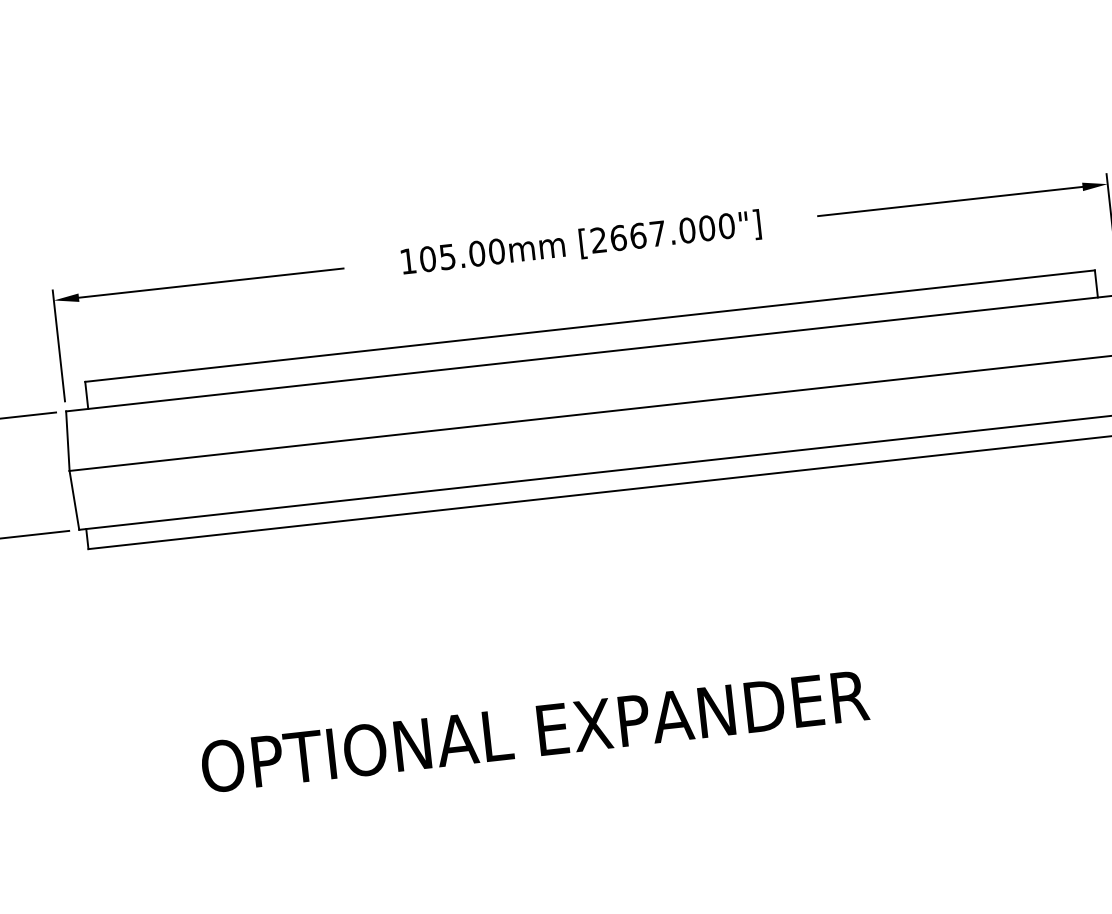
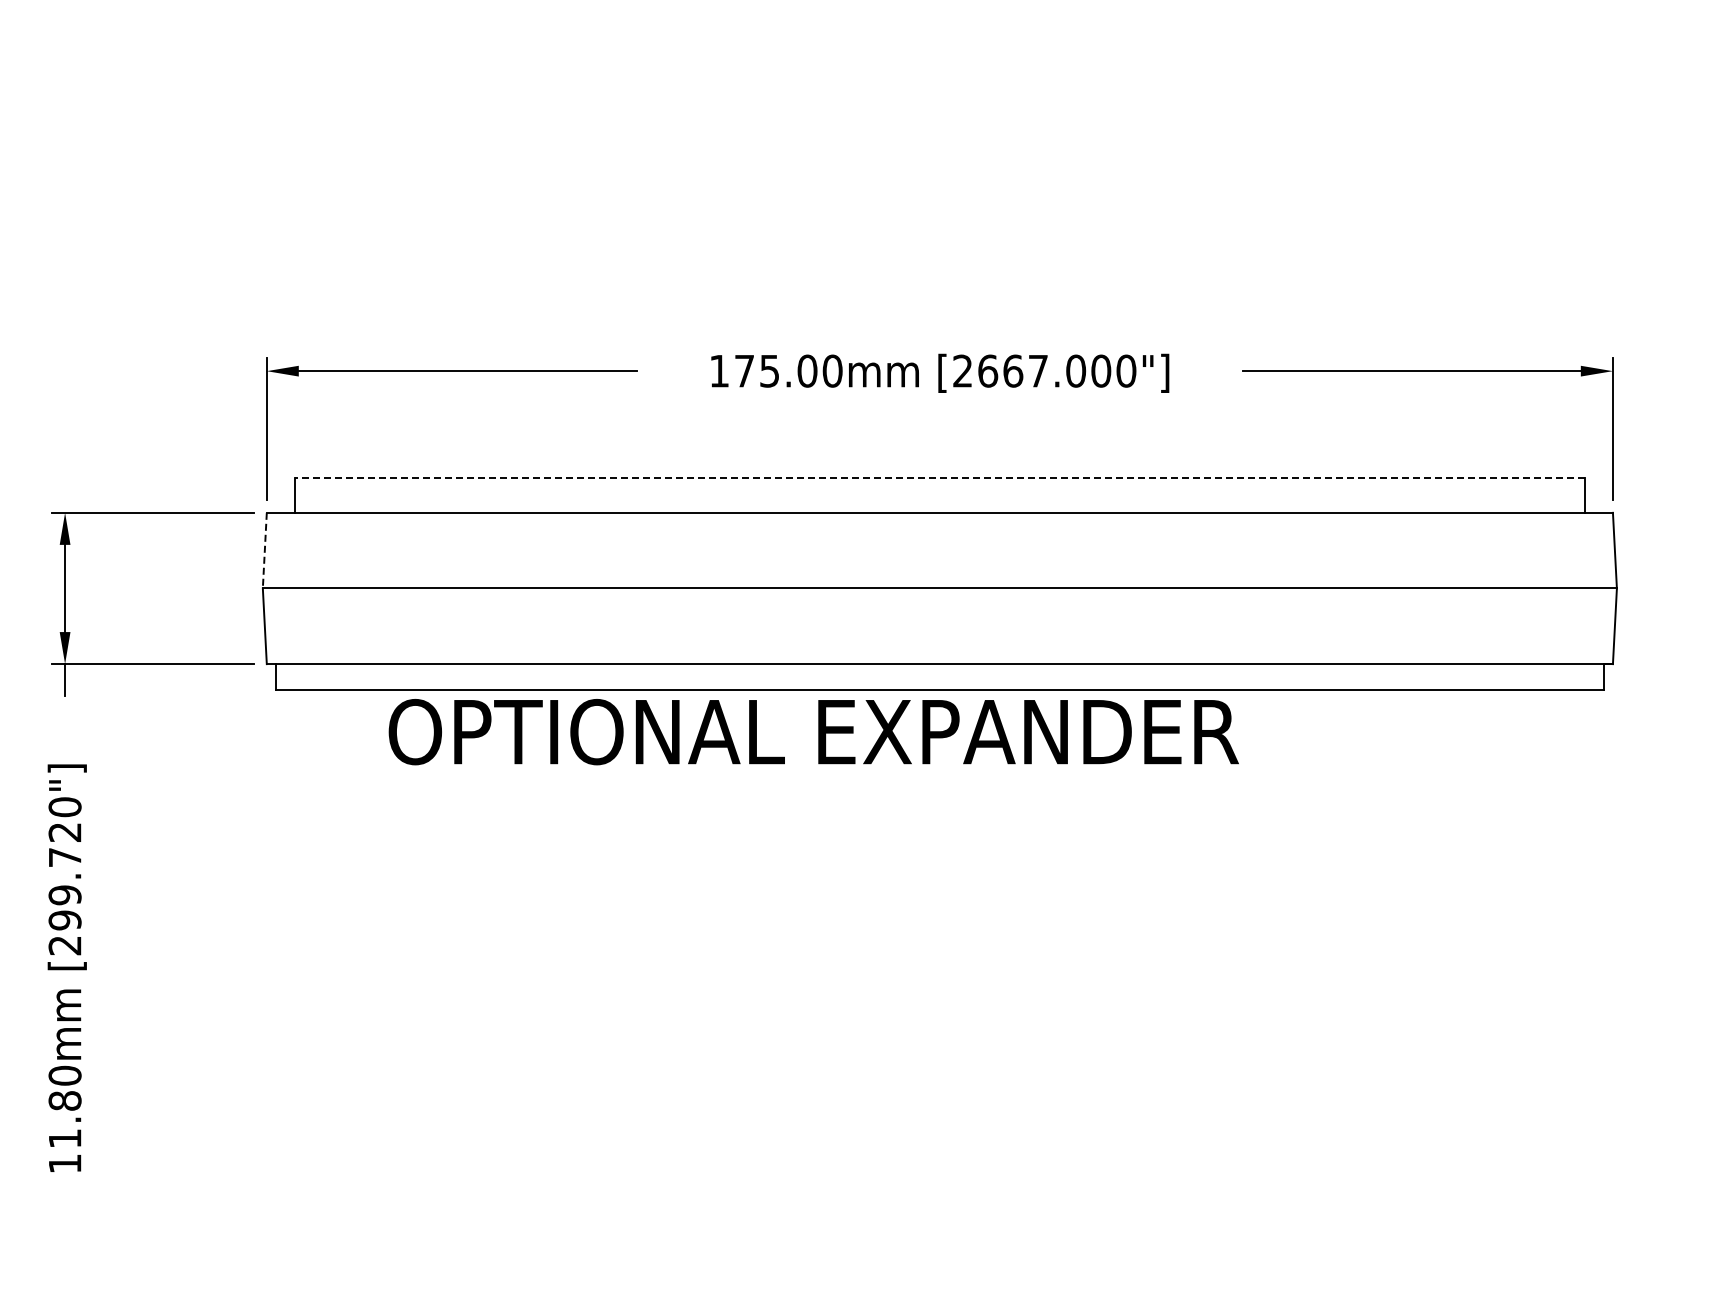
text: (427, 258) -> (744, 370), 105.00mm -> 175.00mm
line: (589, 326) -> (939, 478), solid -> dashed
line: (67, 441) -> (264, 550), solid -> dashed
text: (534, 731) -> (813, 732), moved

